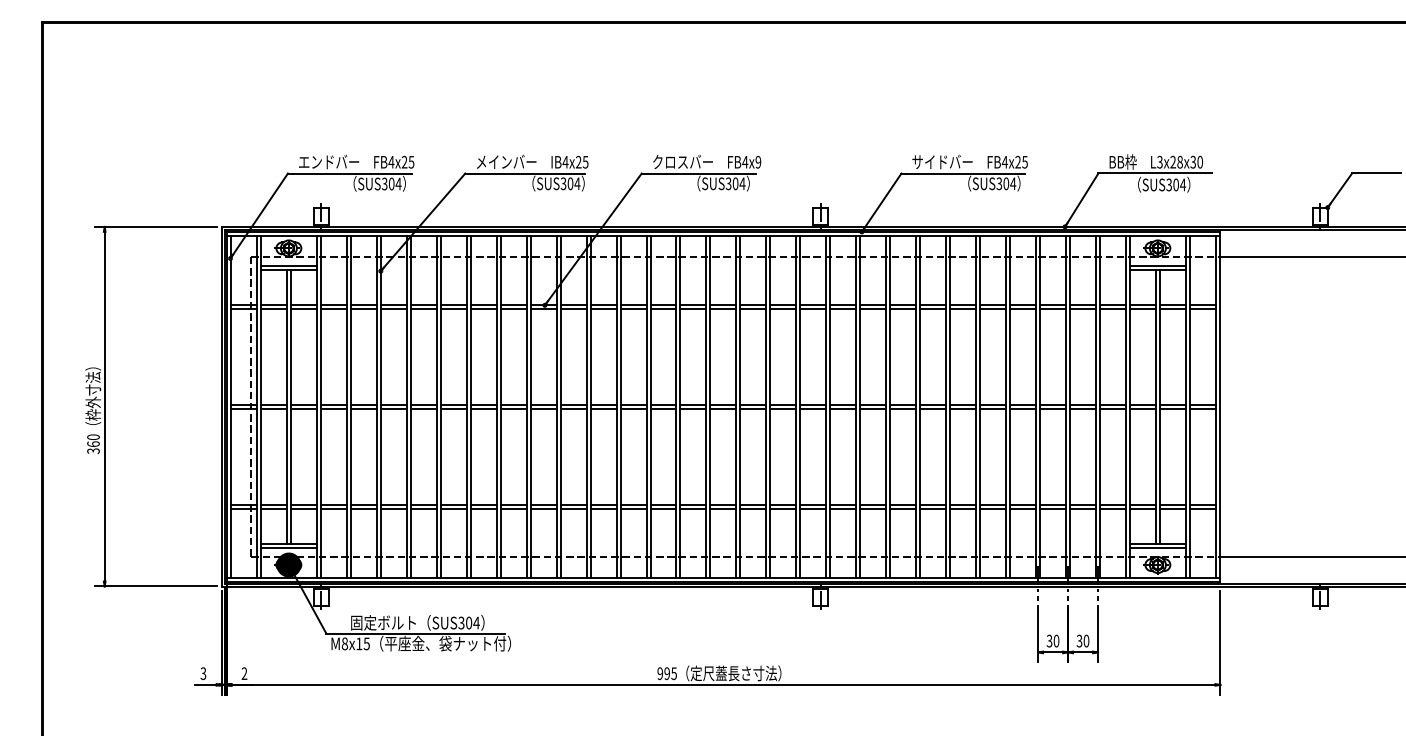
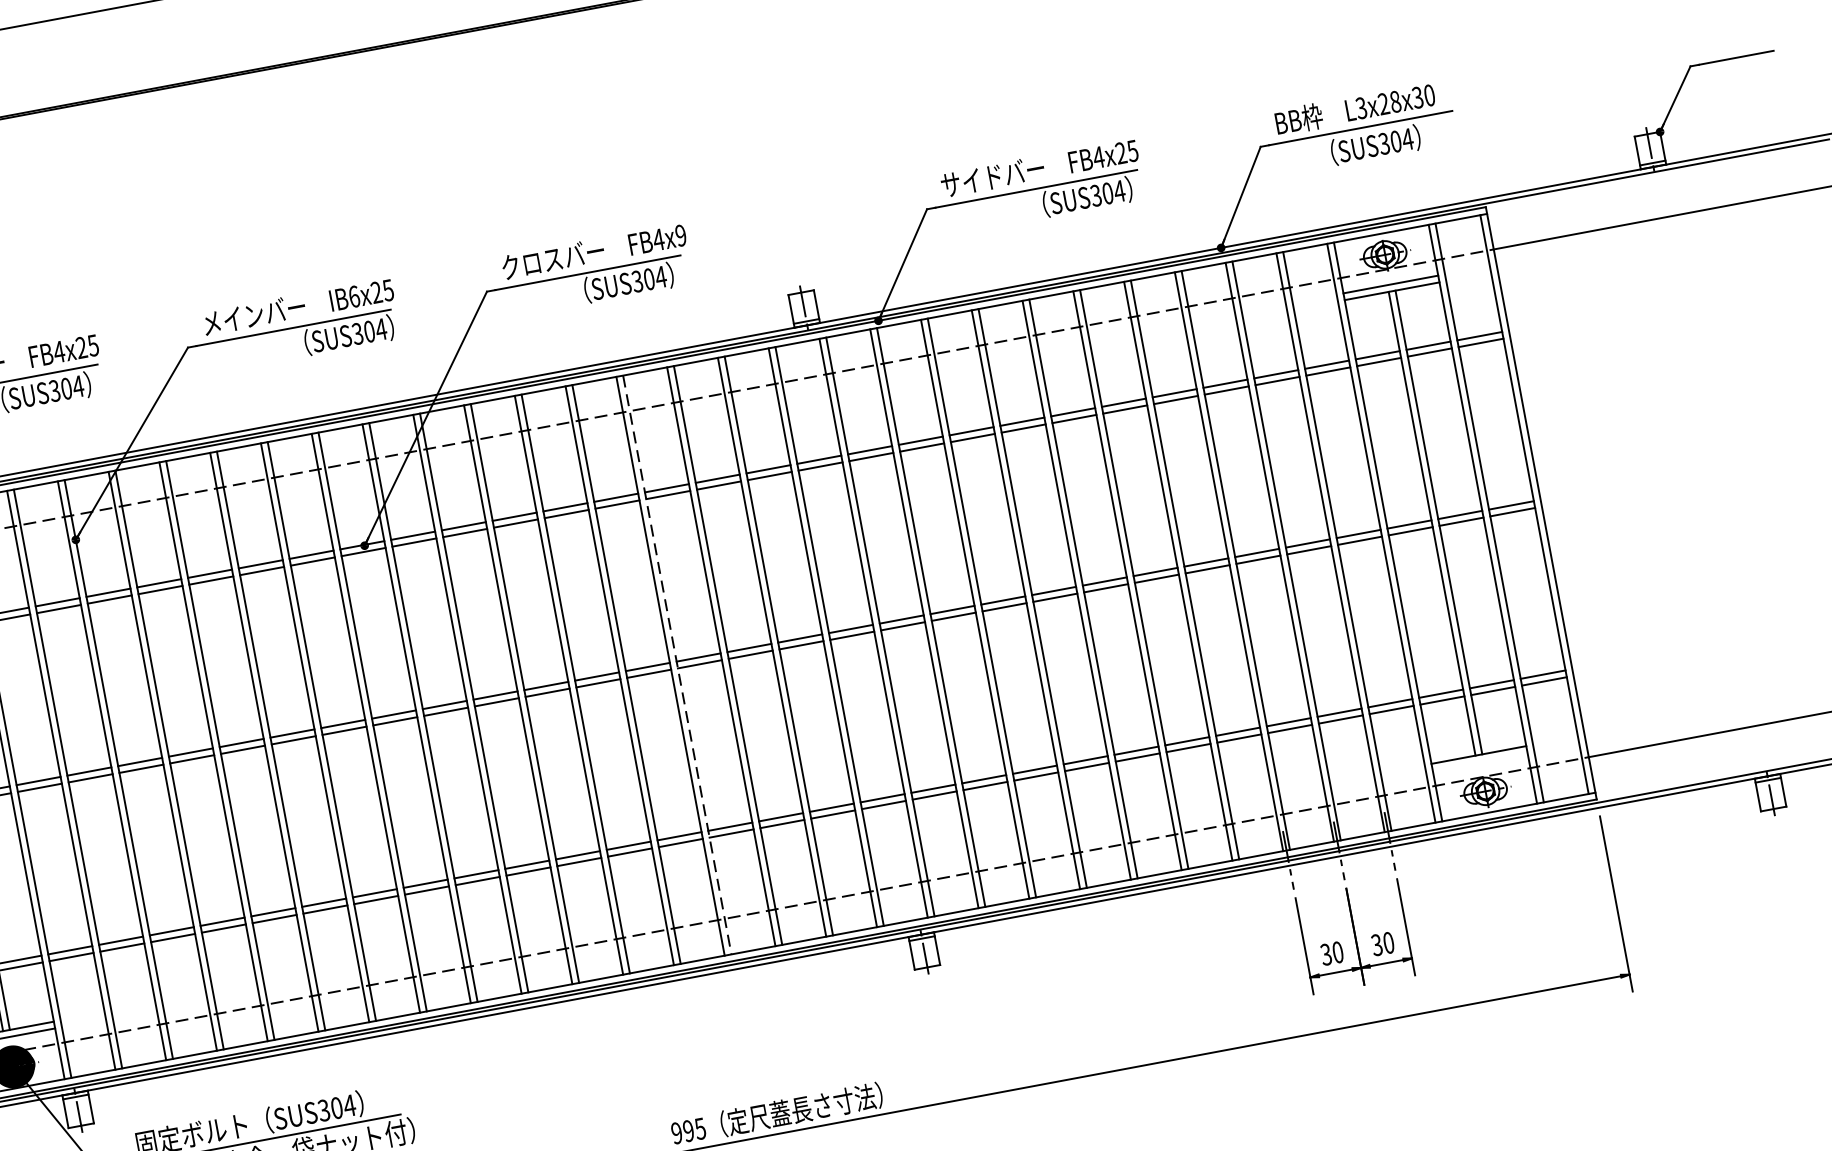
text: (565, 161) -> (353, 295), IB4x25 -> IB6x25
line: (710, 406) -> (677, 664), solid -> dashed
line: (1157, 547) -> (1479, 761), removed

